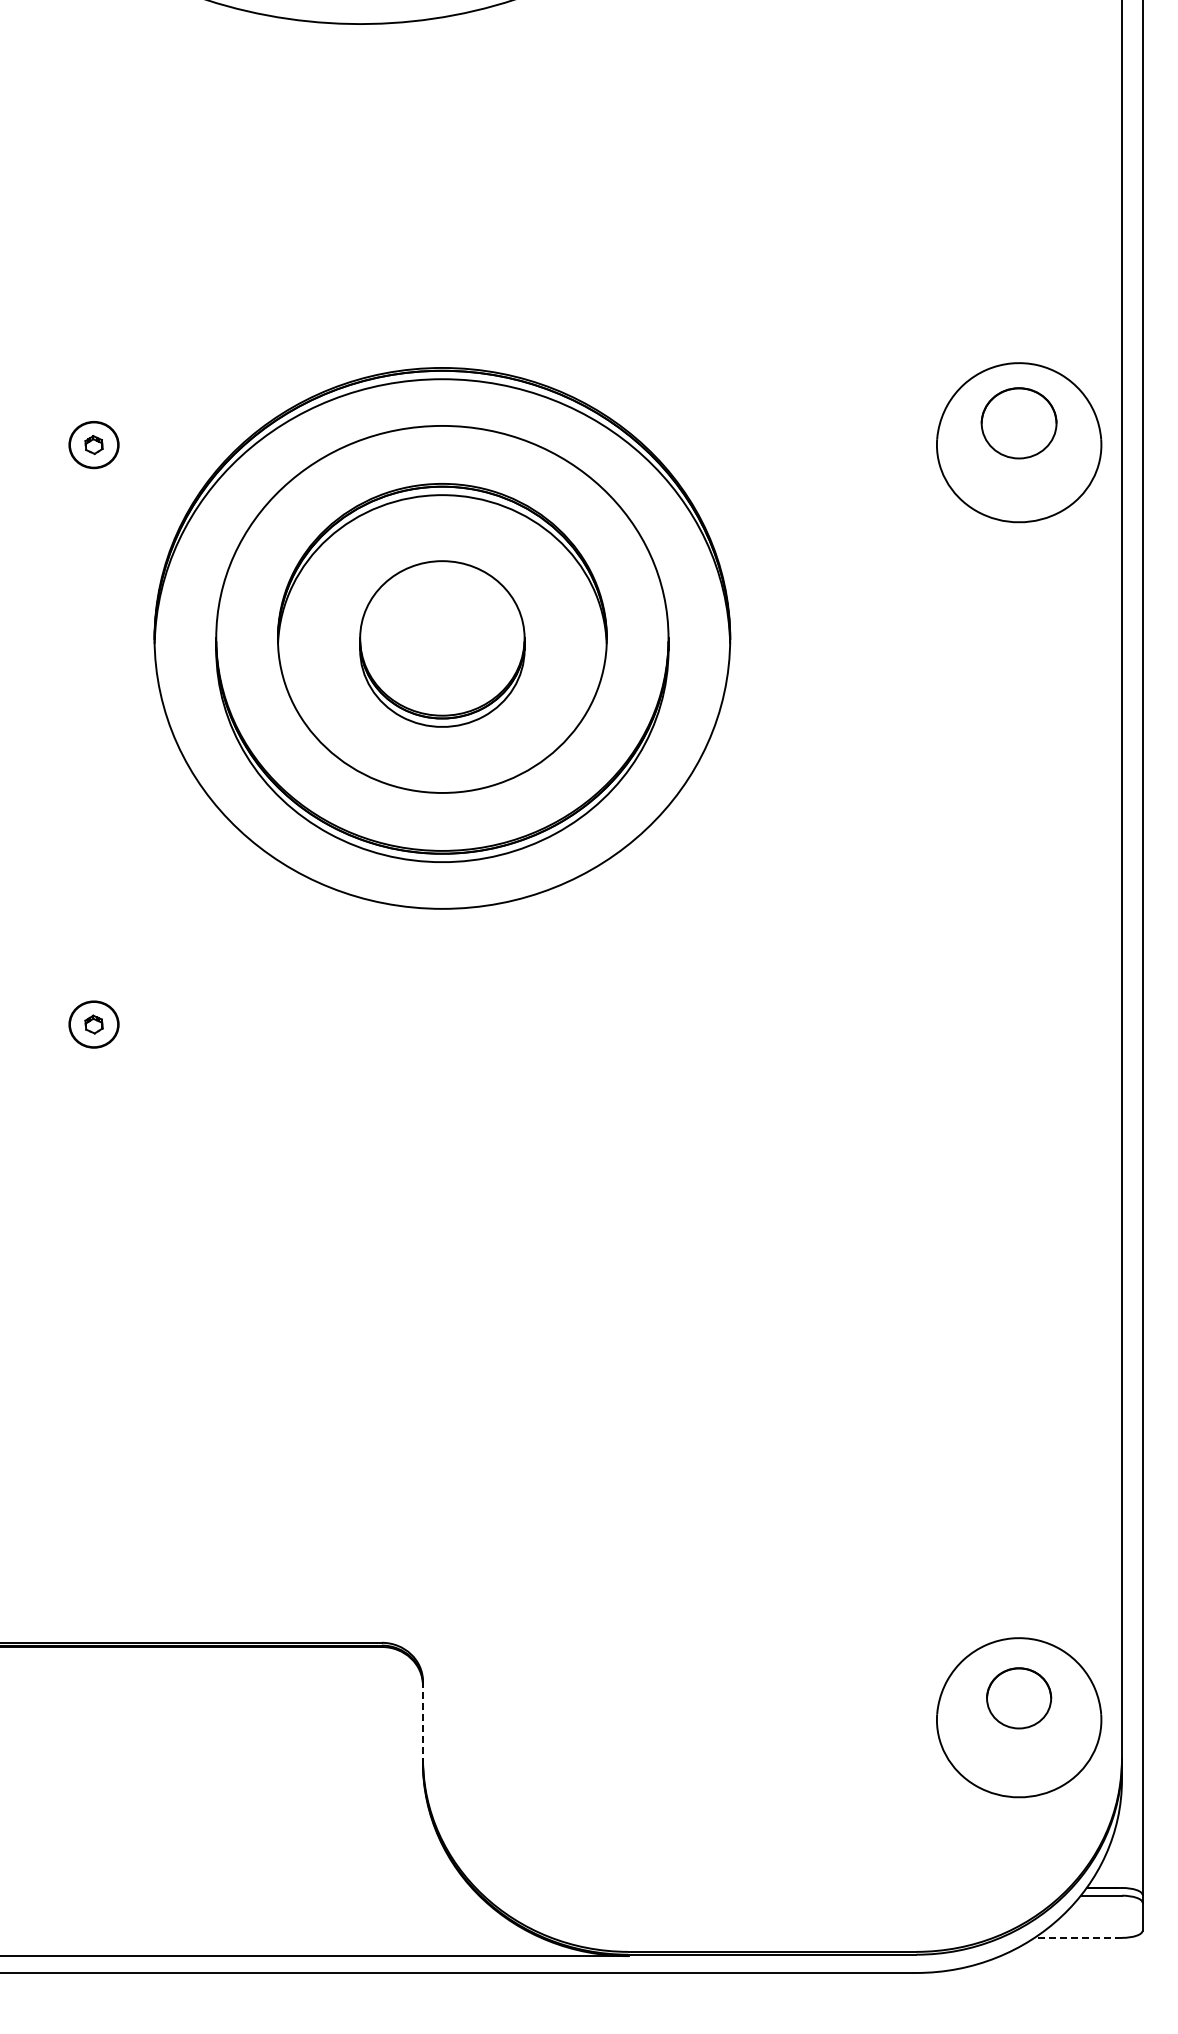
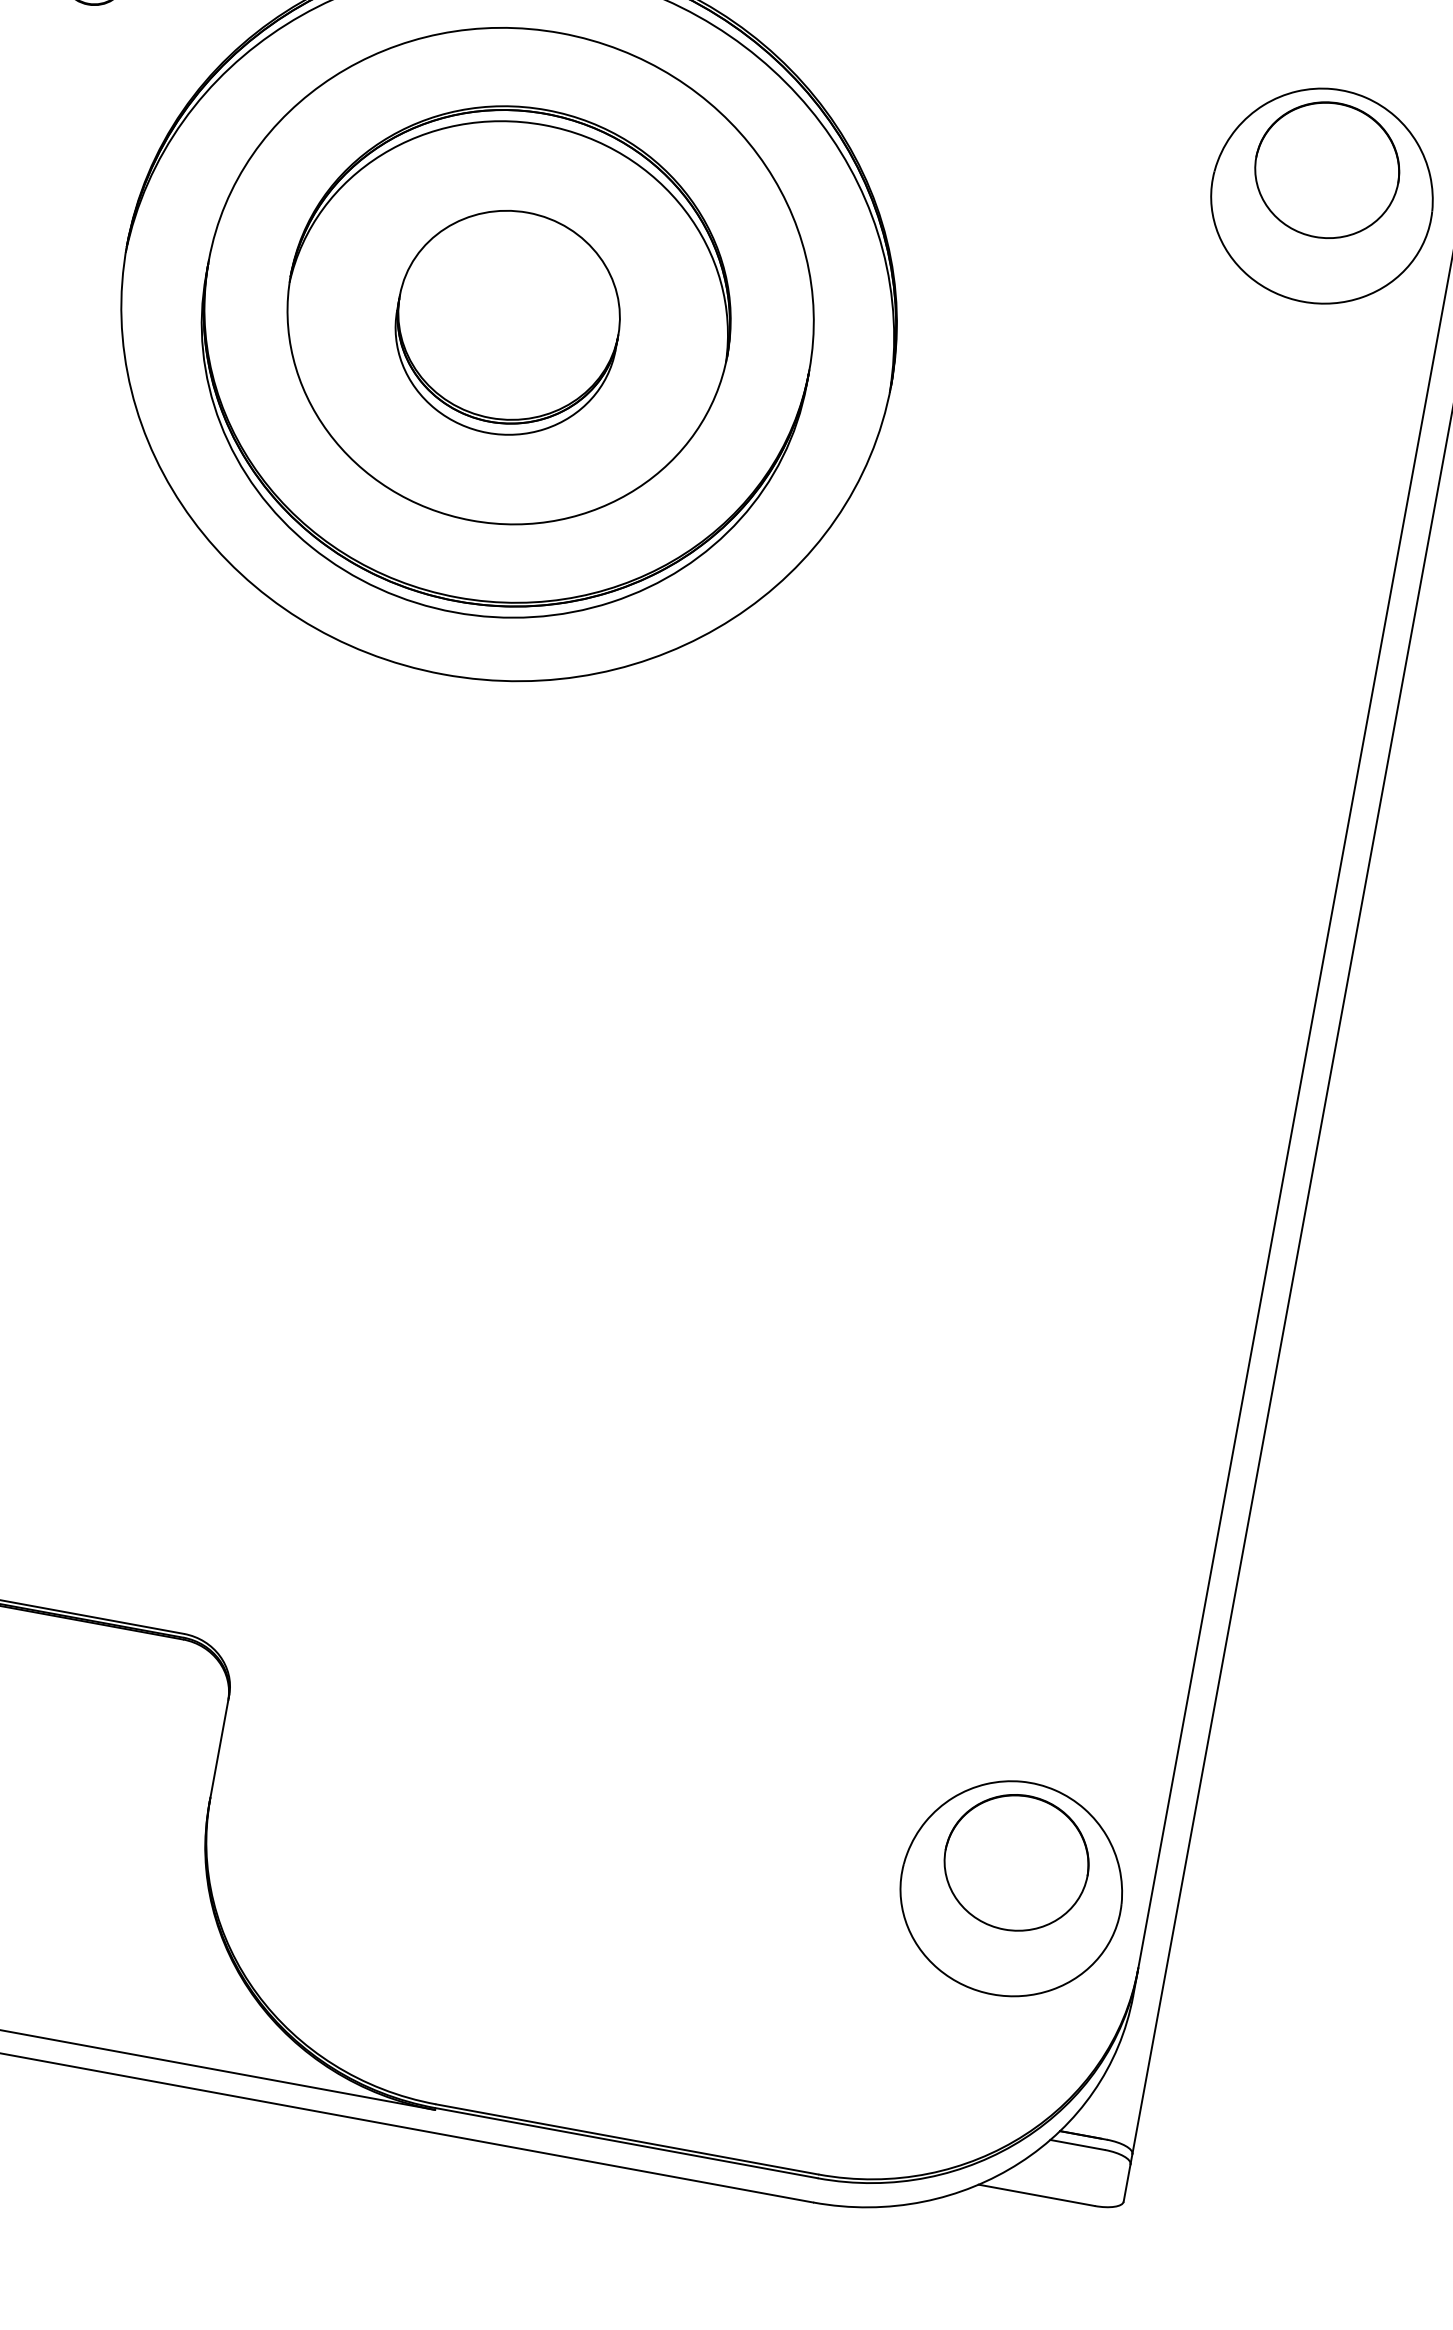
part: (1018, 423) -> (1326, 170), size x1.43
part: (1018, 1698) -> (1015, 1862), size x1.67
line: (422, 1720) -> (219, 1746), dashed -> solid
line: (1078, 1937) -> (1037, 2194), dashed -> solid

